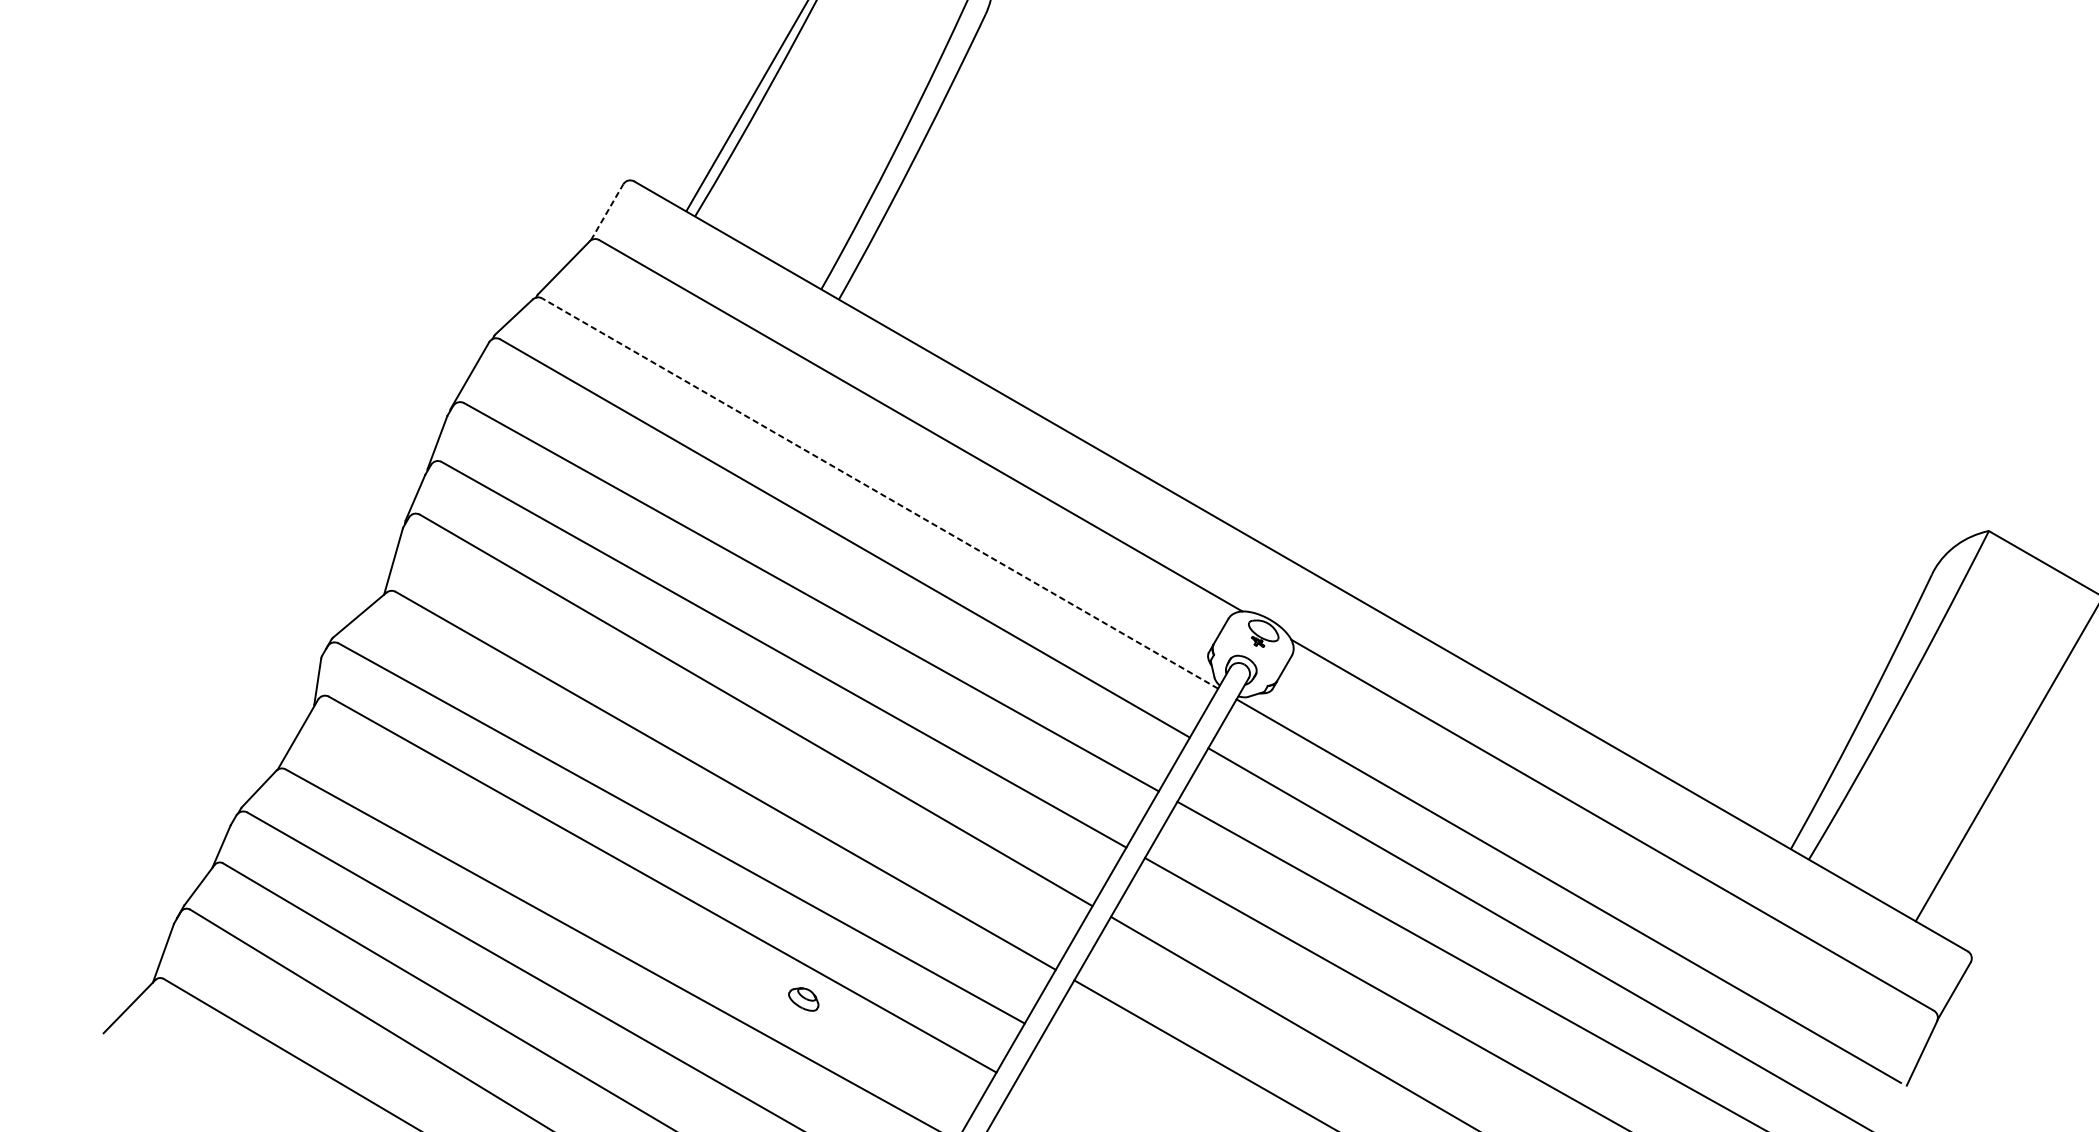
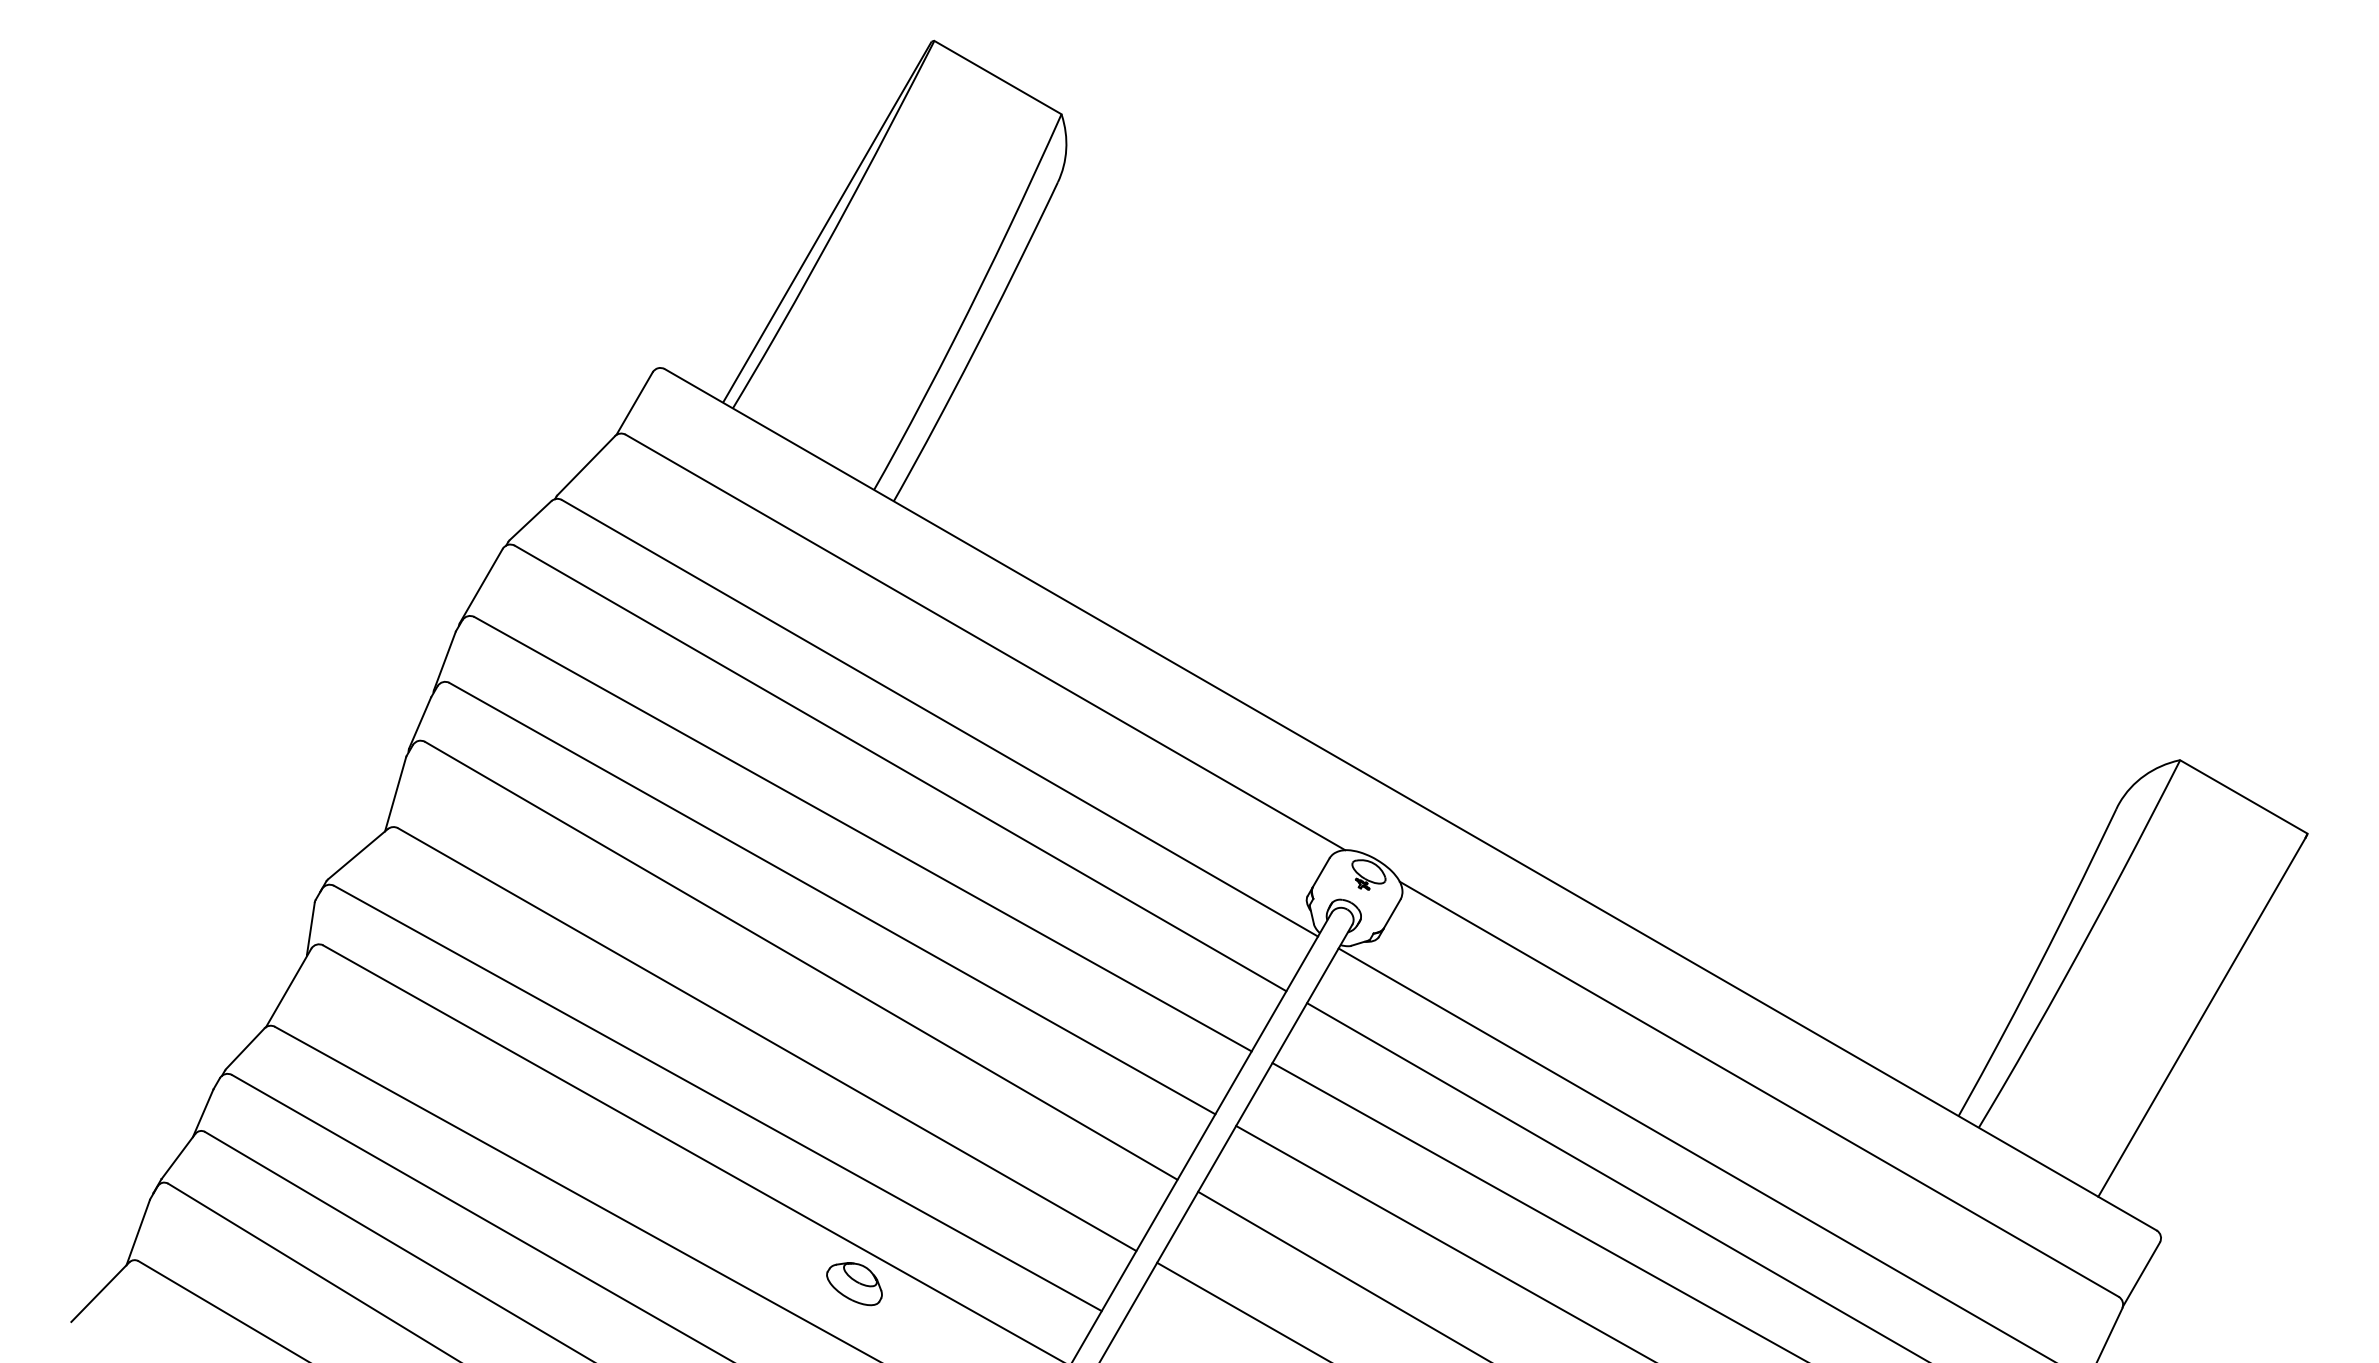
line: (607, 212) -> (634, 403), dashed -> solid
line: (880, 493) -> (940, 718), dashed -> solid
part: (803, 999) -> (854, 1284), size x1.67

